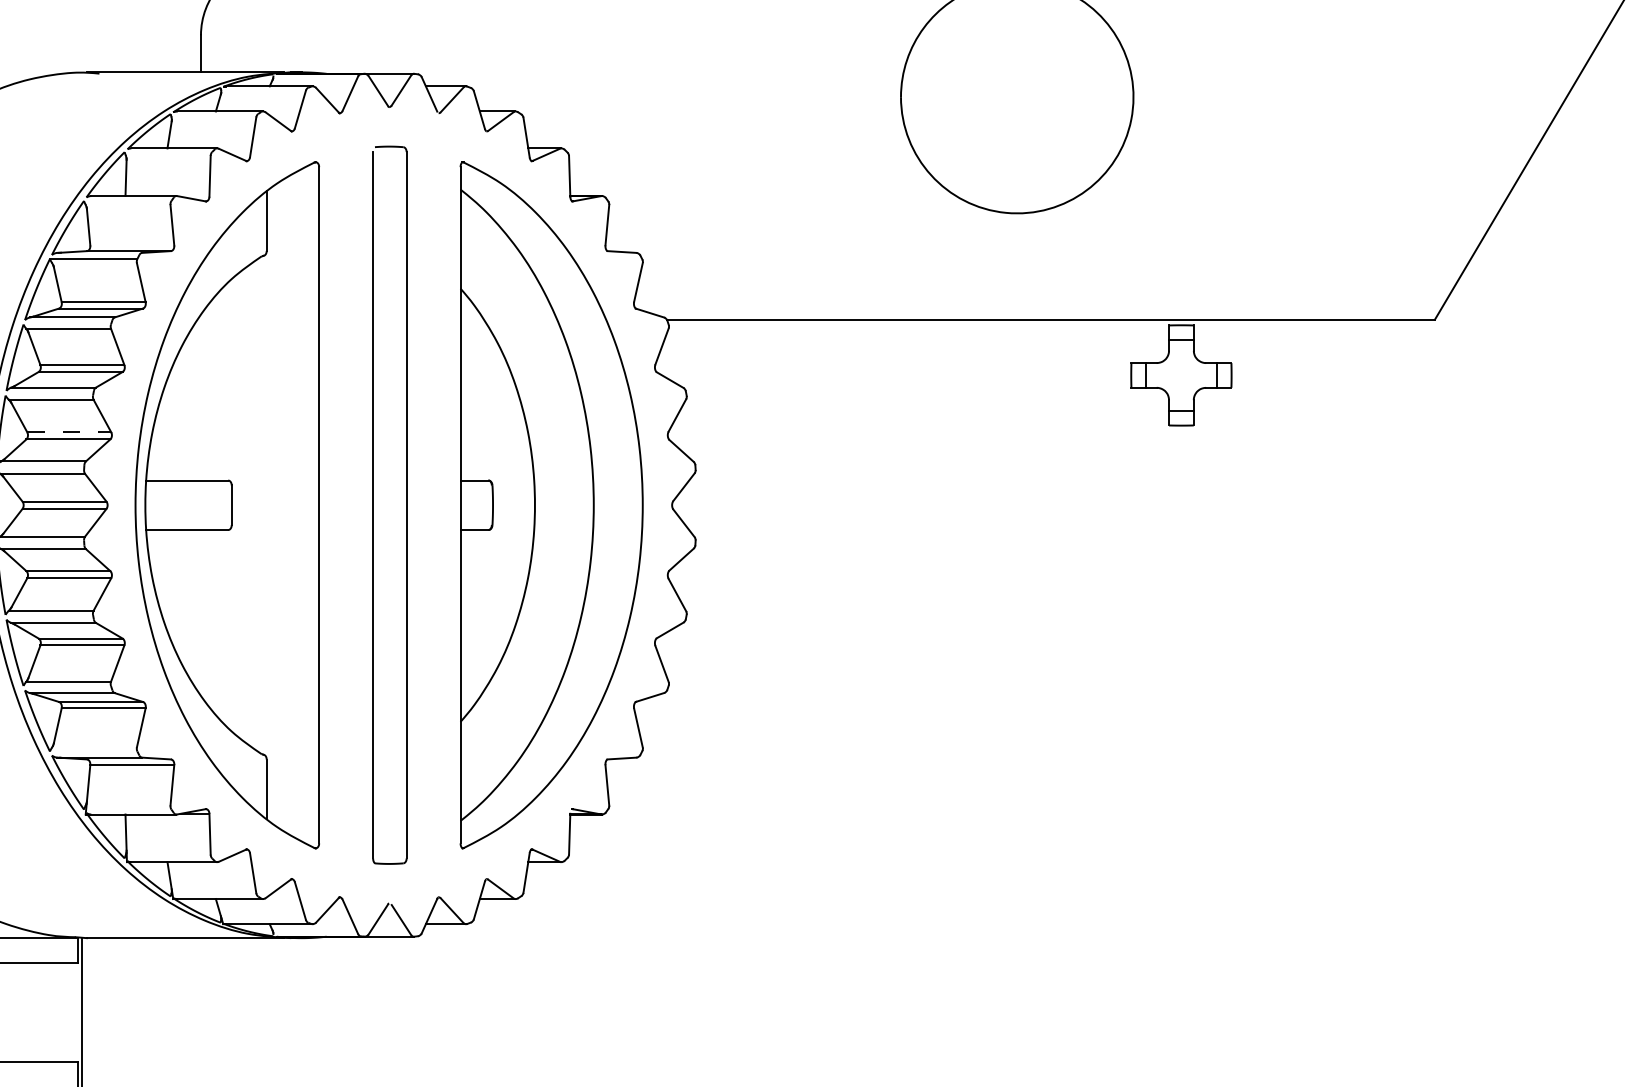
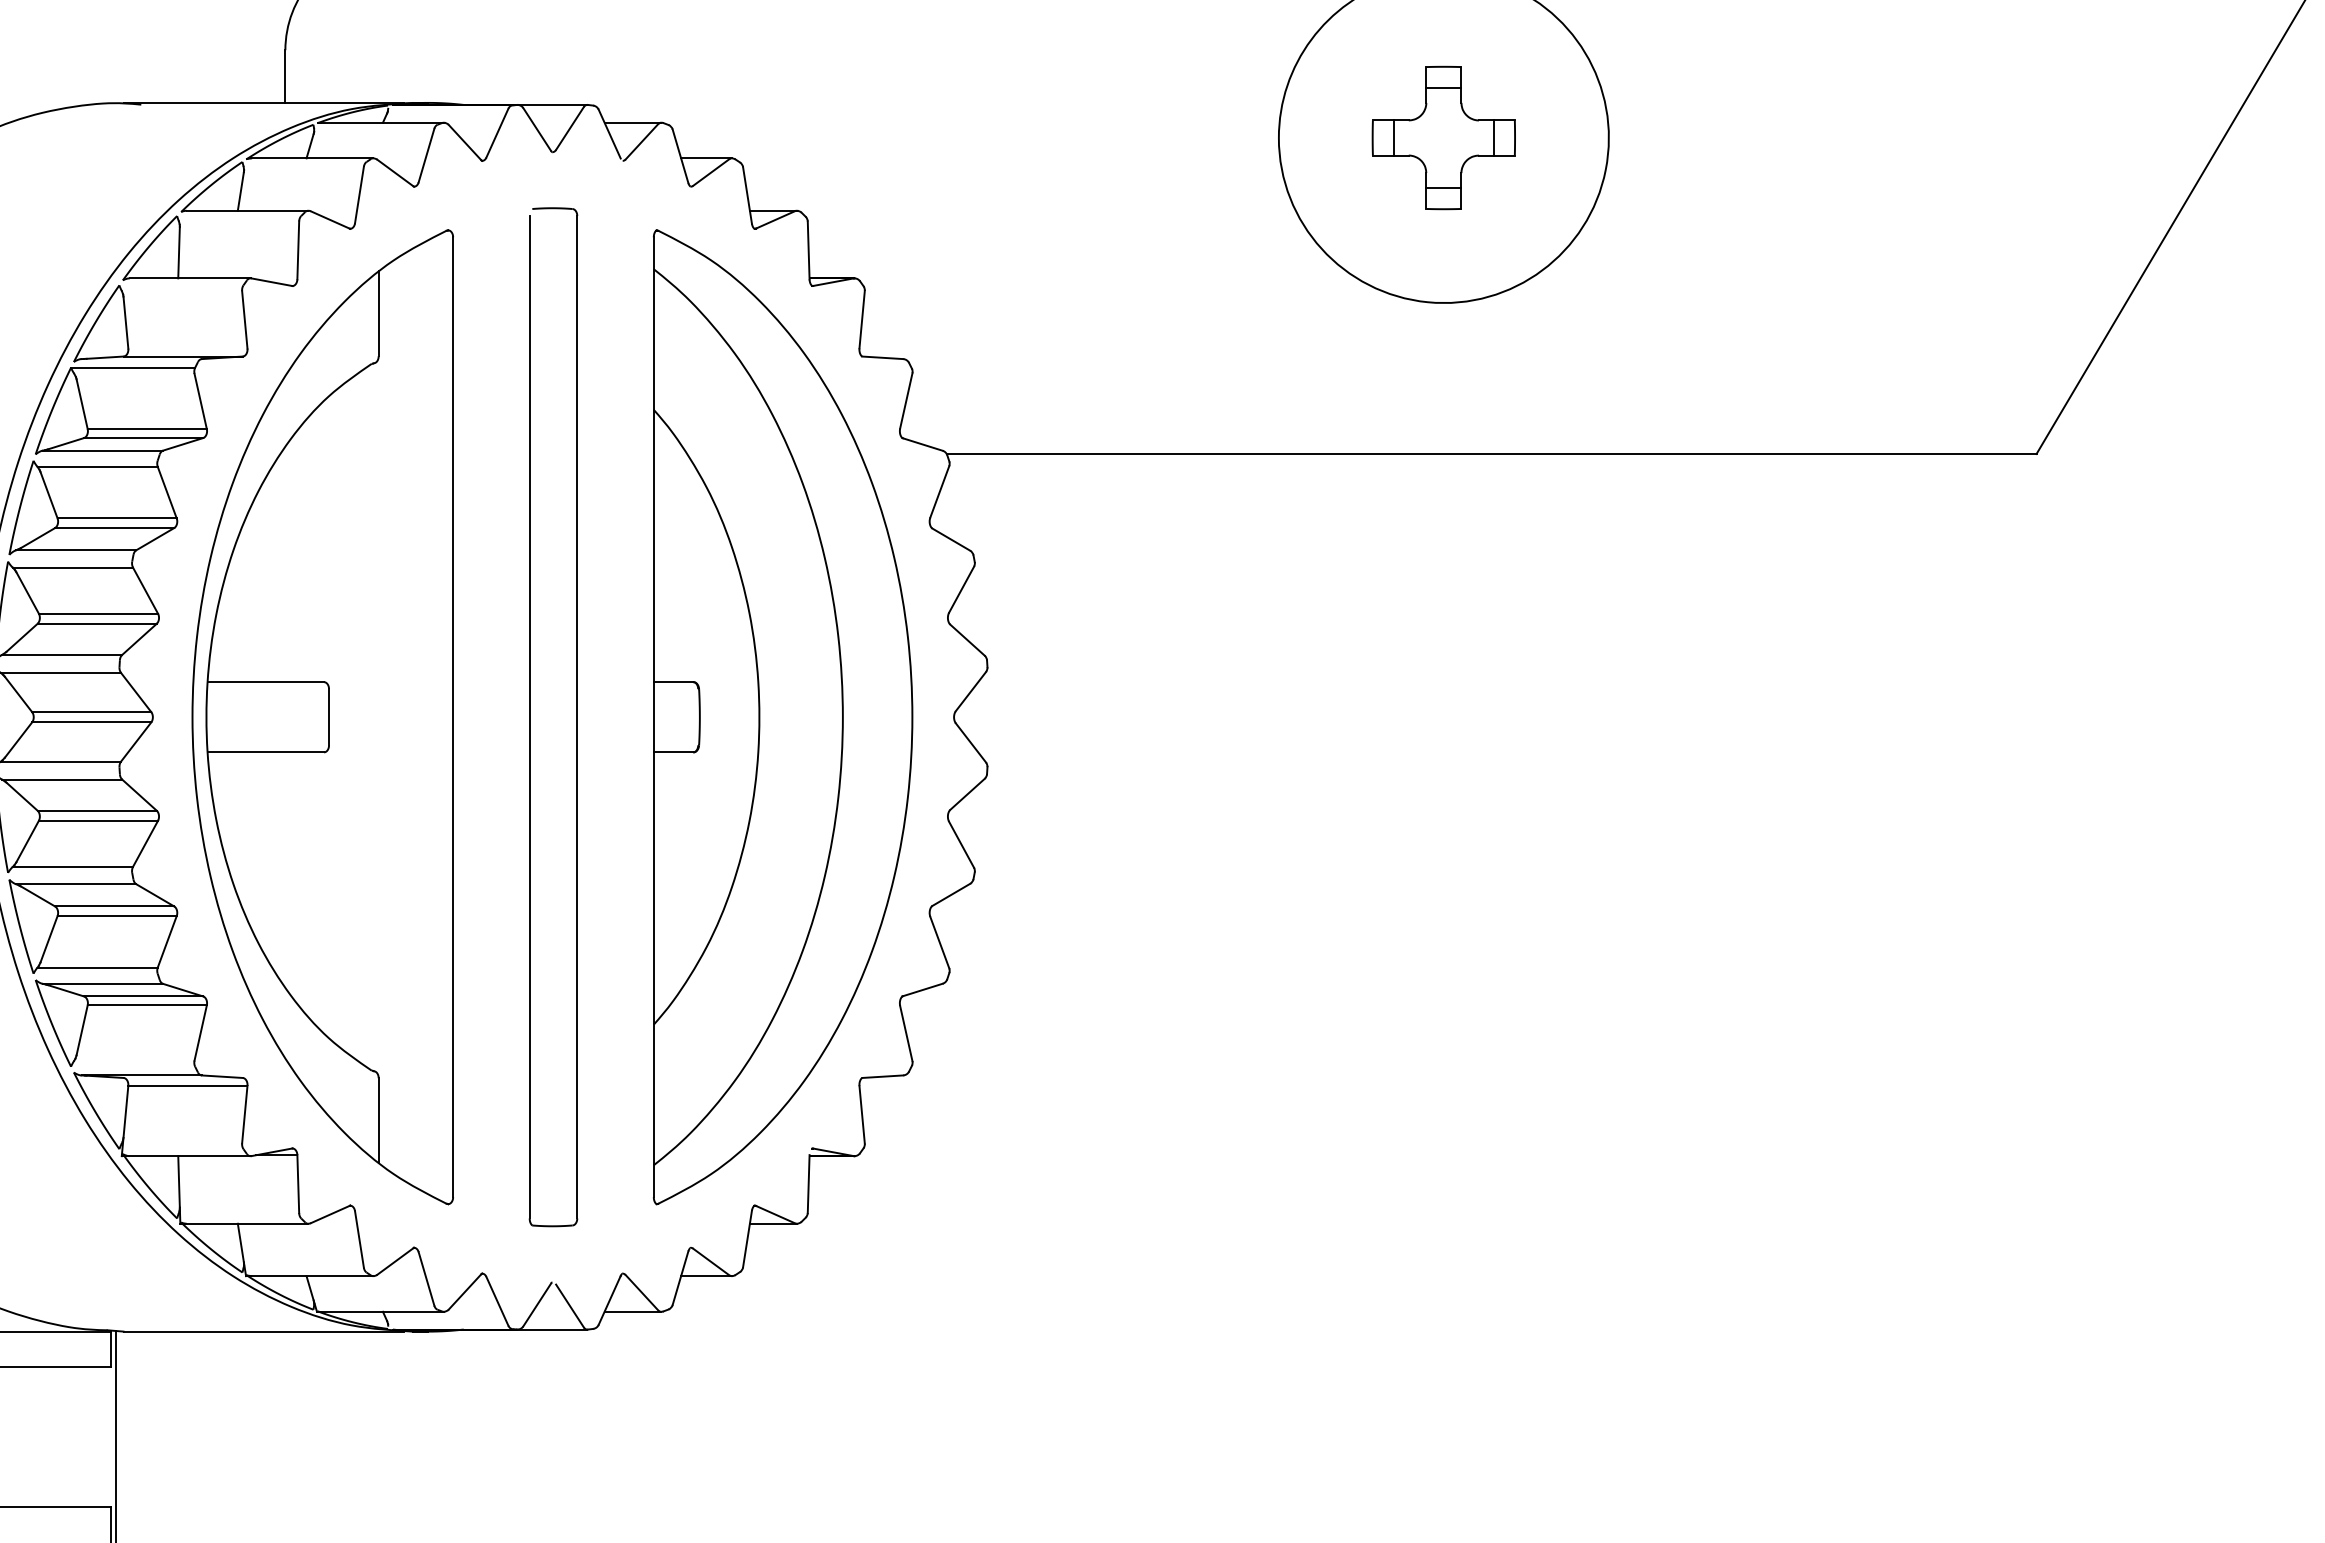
part: (1181, 375) -> (1443, 137), moved
line: (69, 432) -> (98, 613), dashed -> solid

